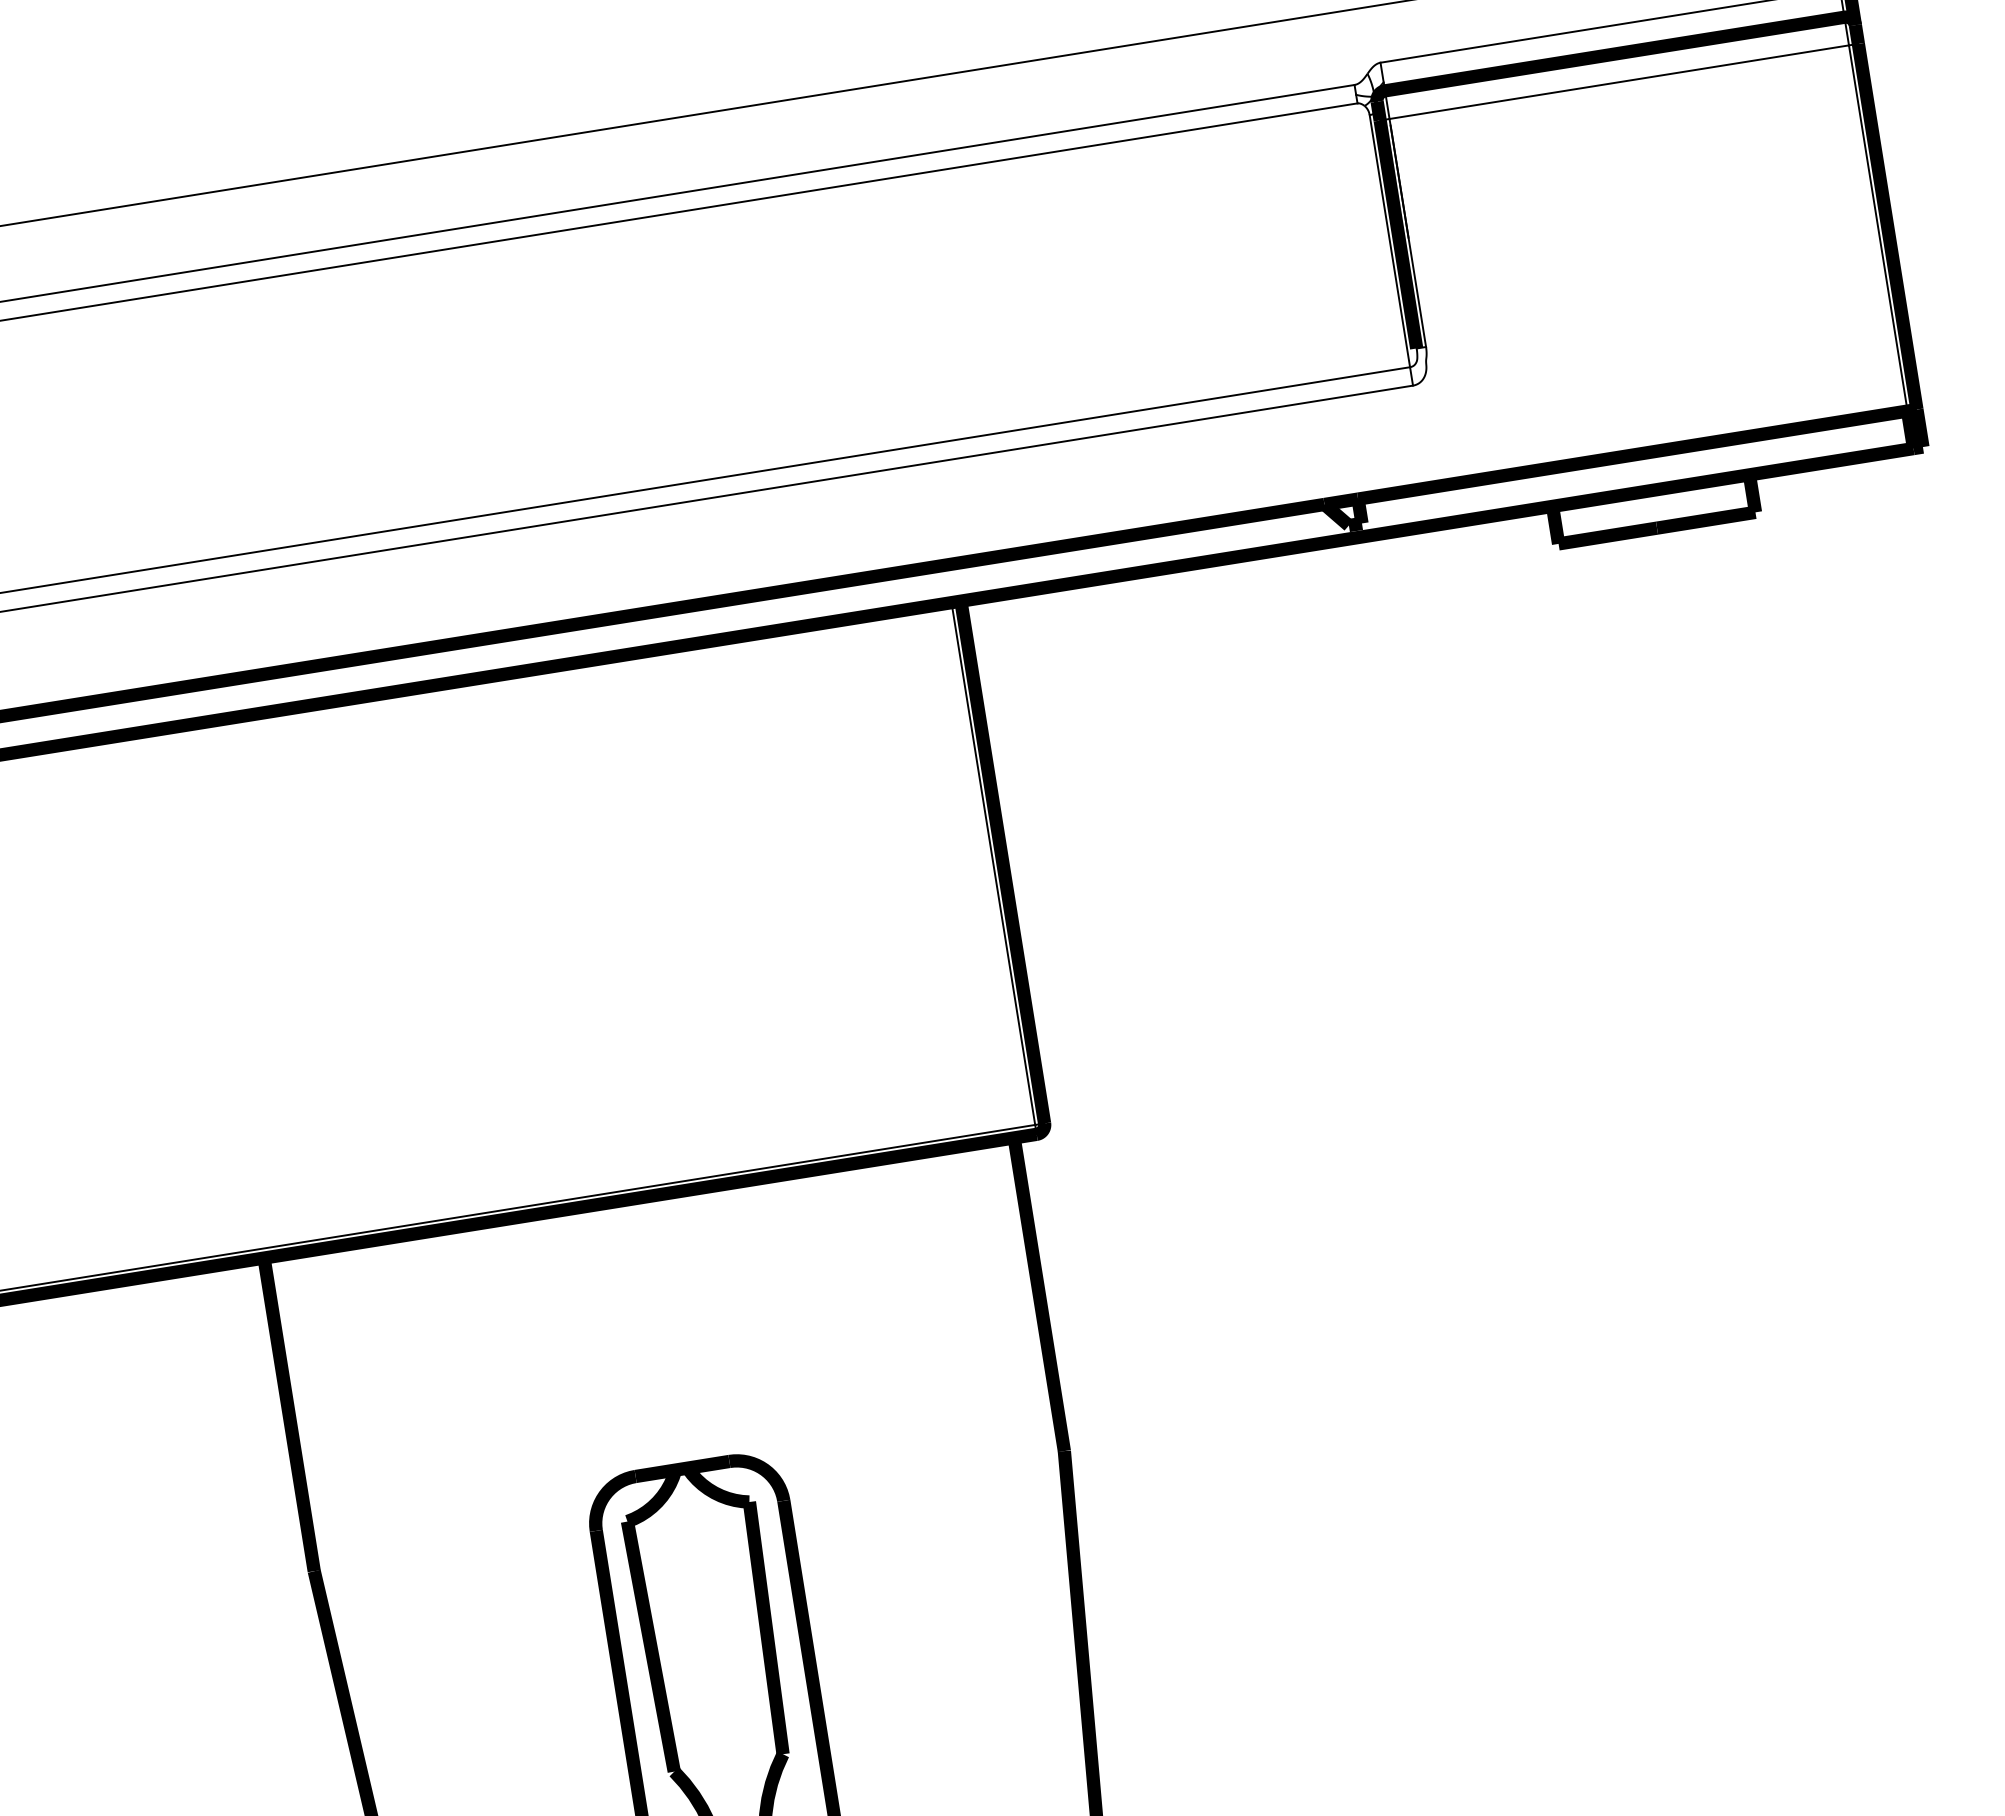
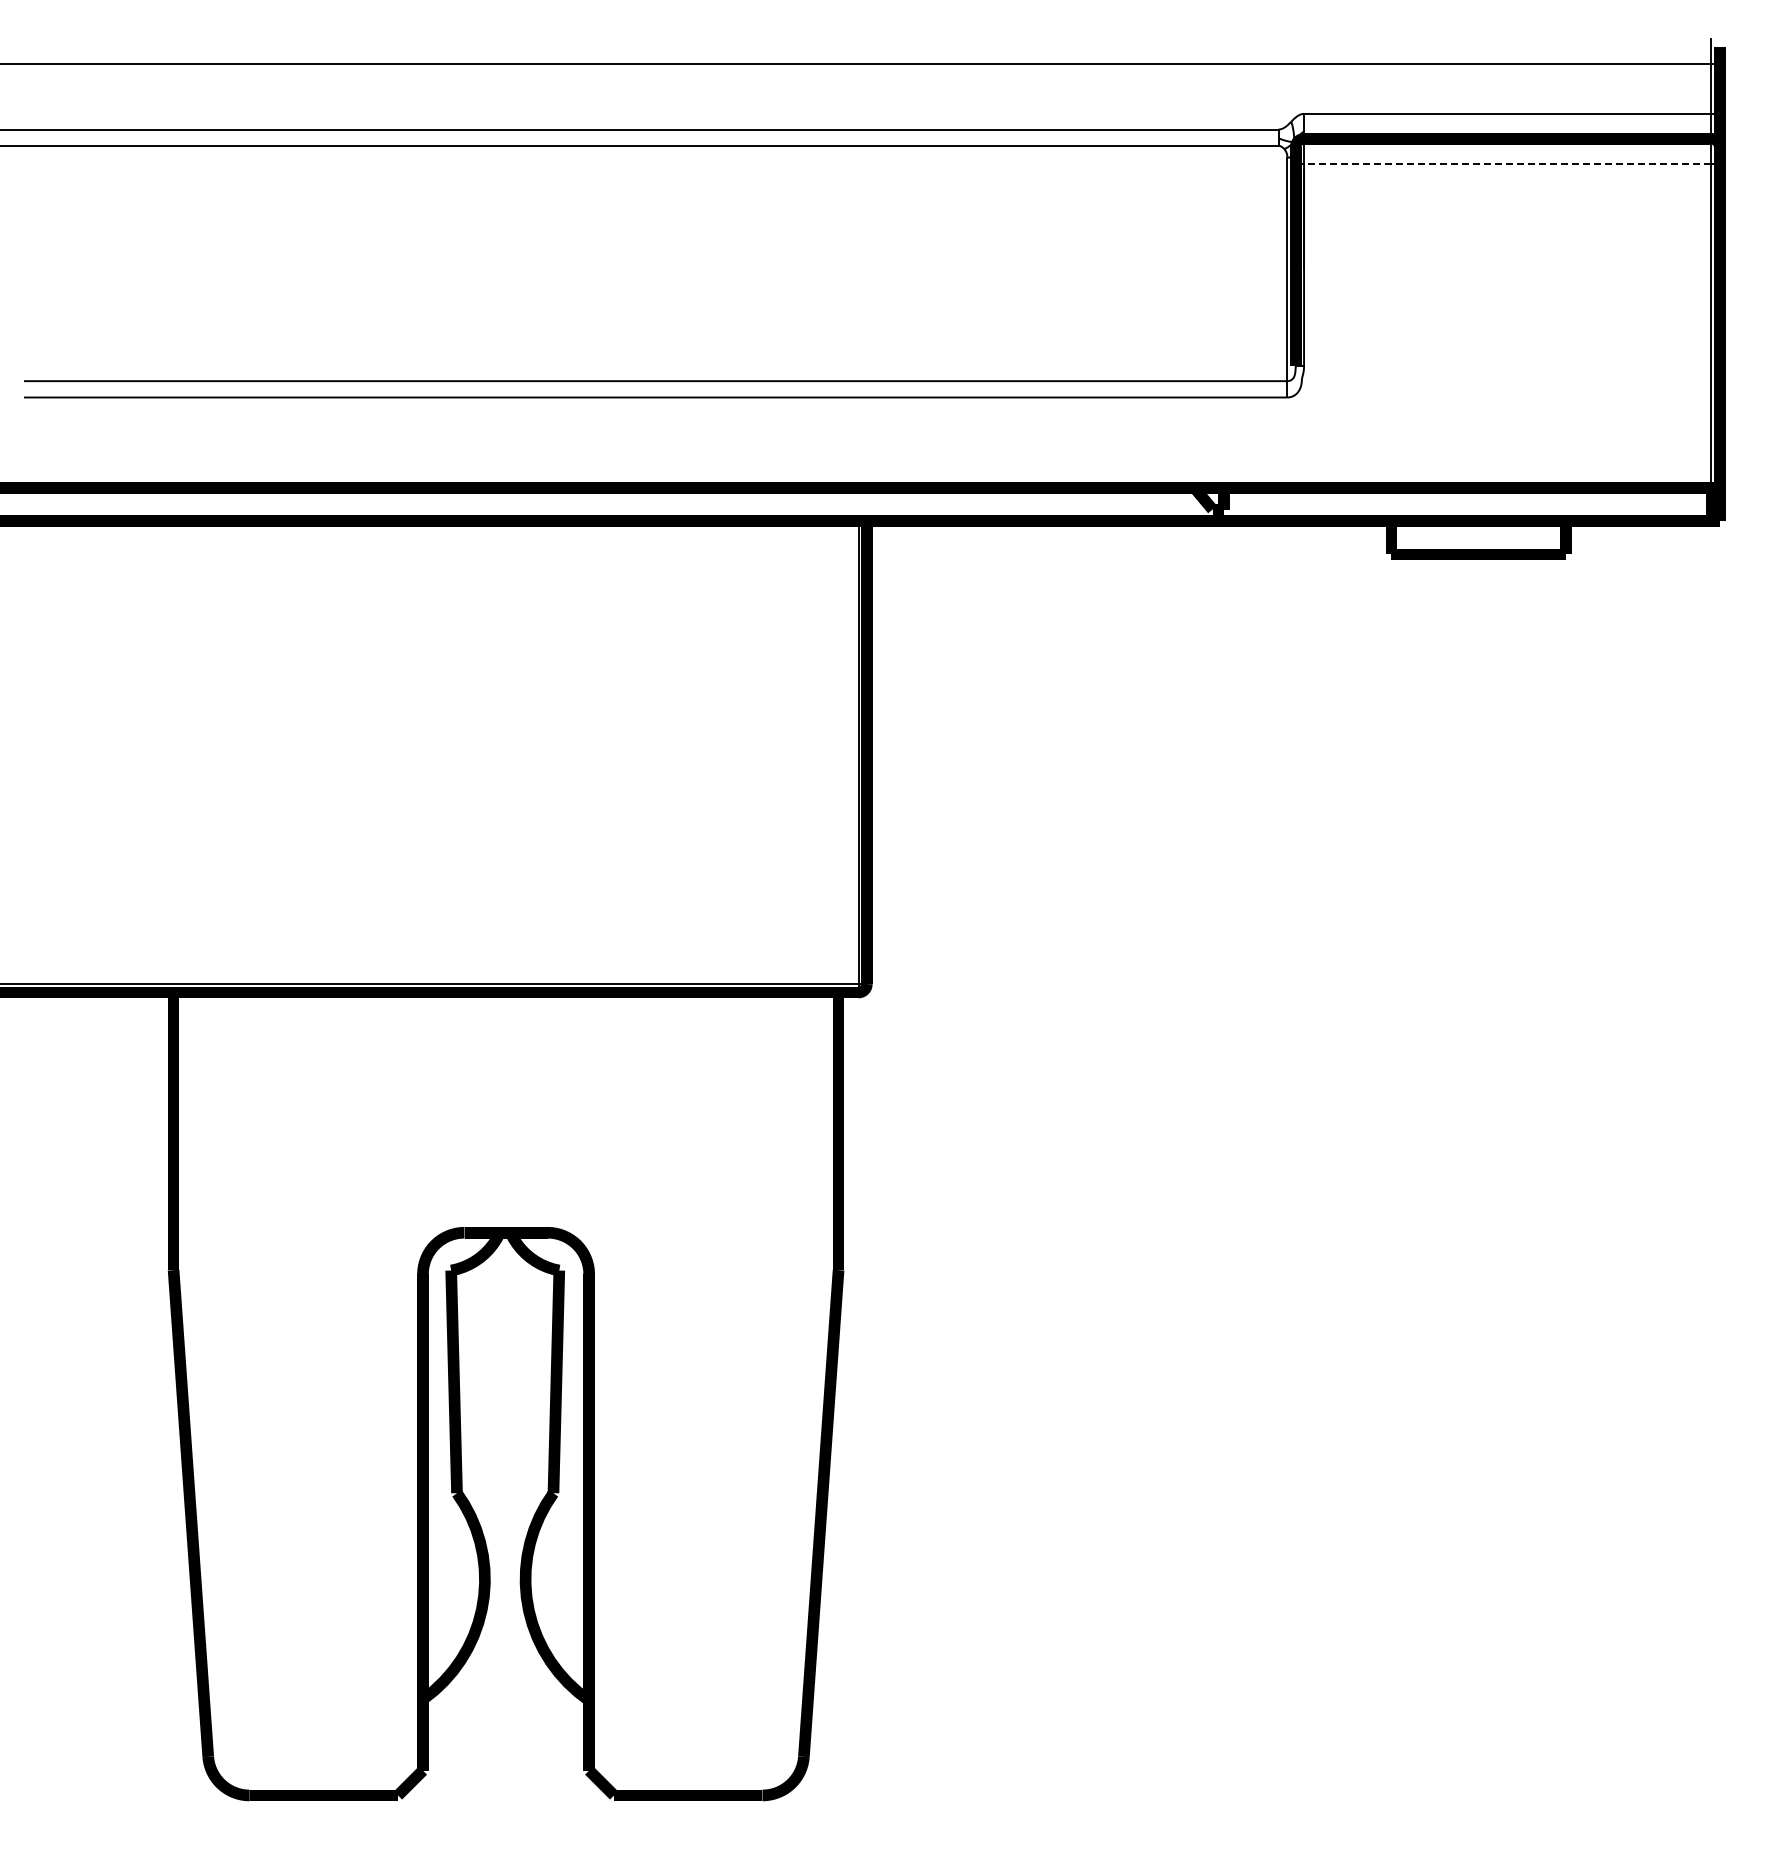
line: (1618, 81) -> (1507, 163), solid -> dashed

